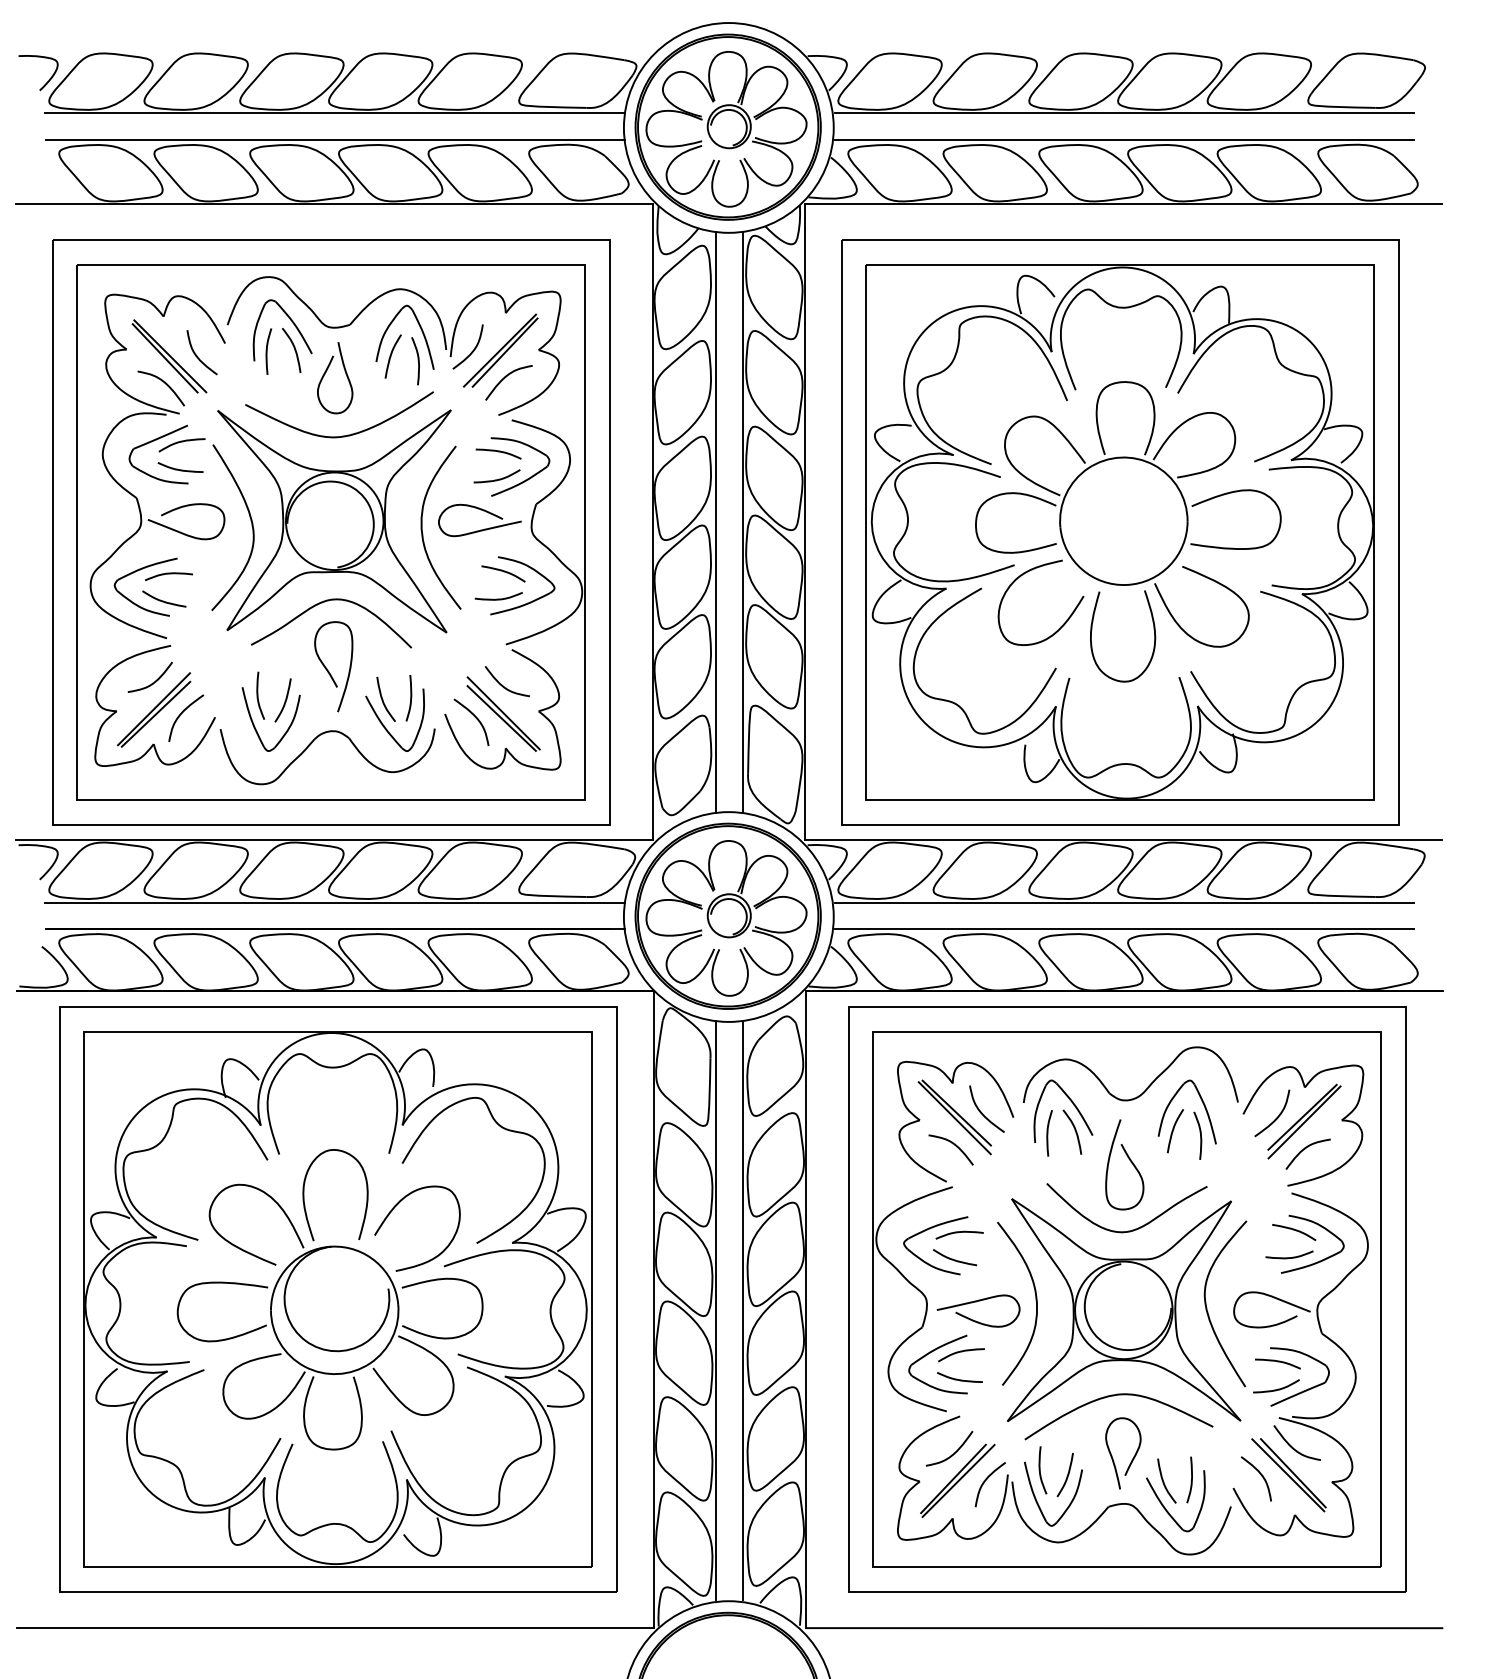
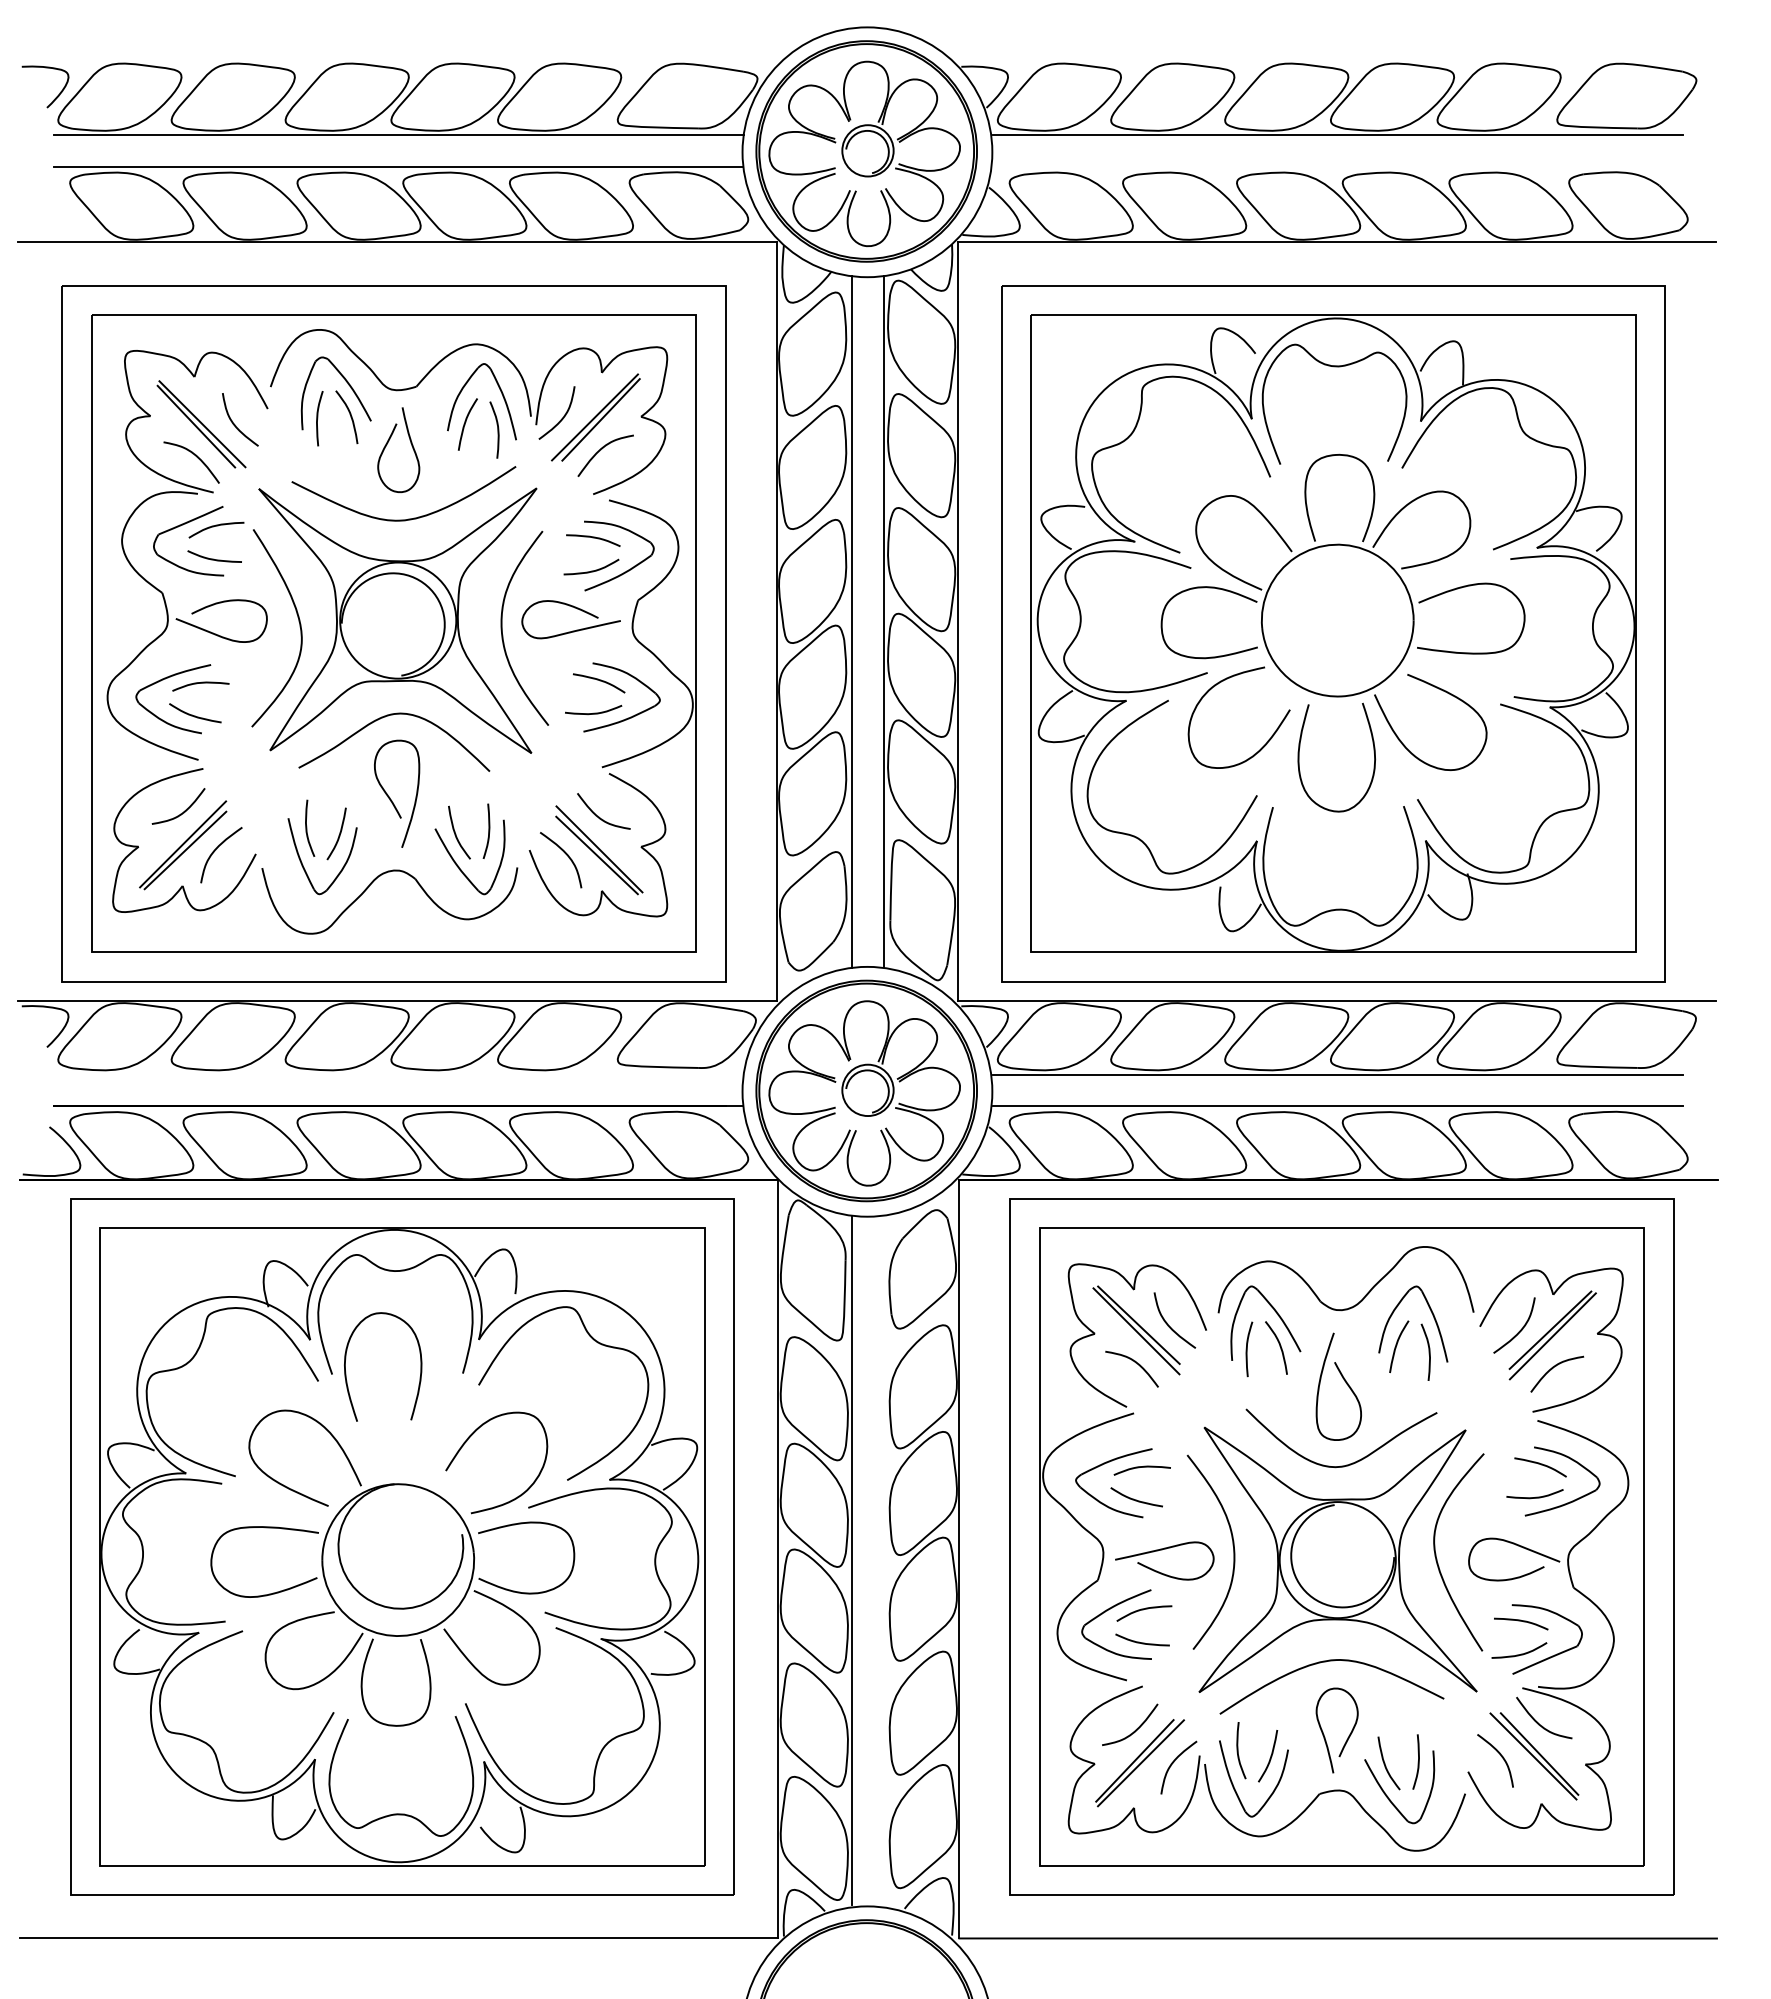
line: (1123, 139) -> (1337, 166), removed
line: (334, 902) -> (398, 1074), removed
curve: (366, 1194) -> (420, 1366), moved
line: (742, 1309) -> (883, 1559), removed

